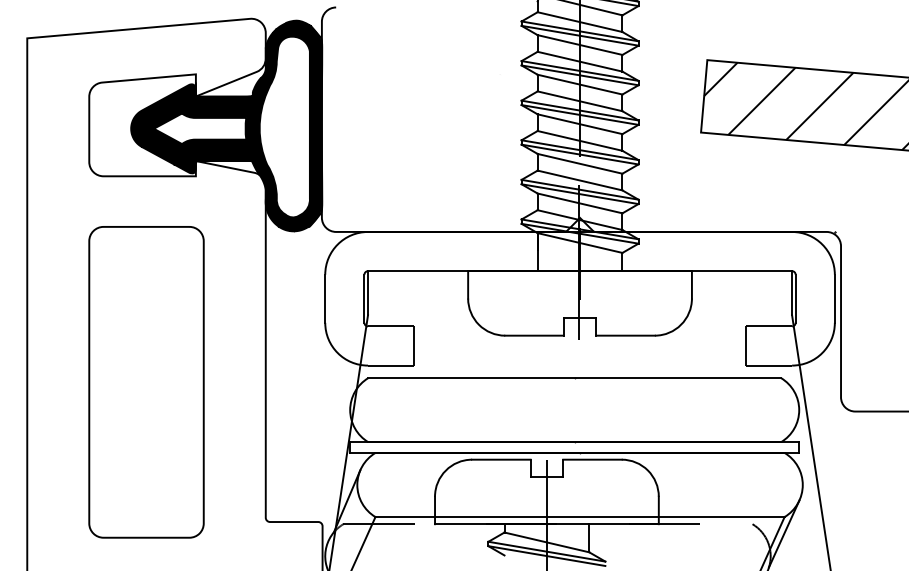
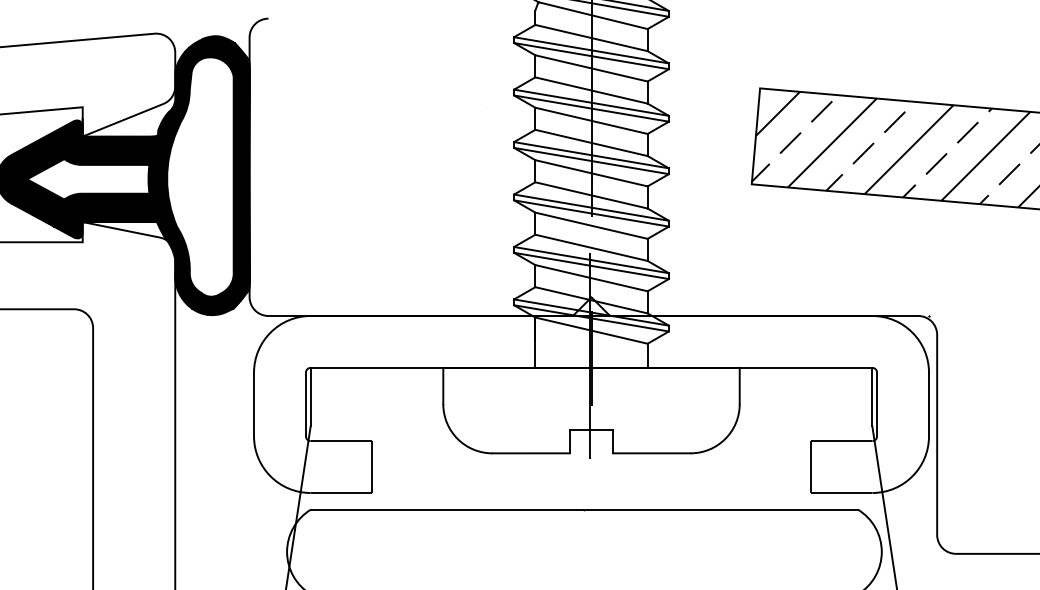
hatch: (802, 108) -> (886, 152), added

